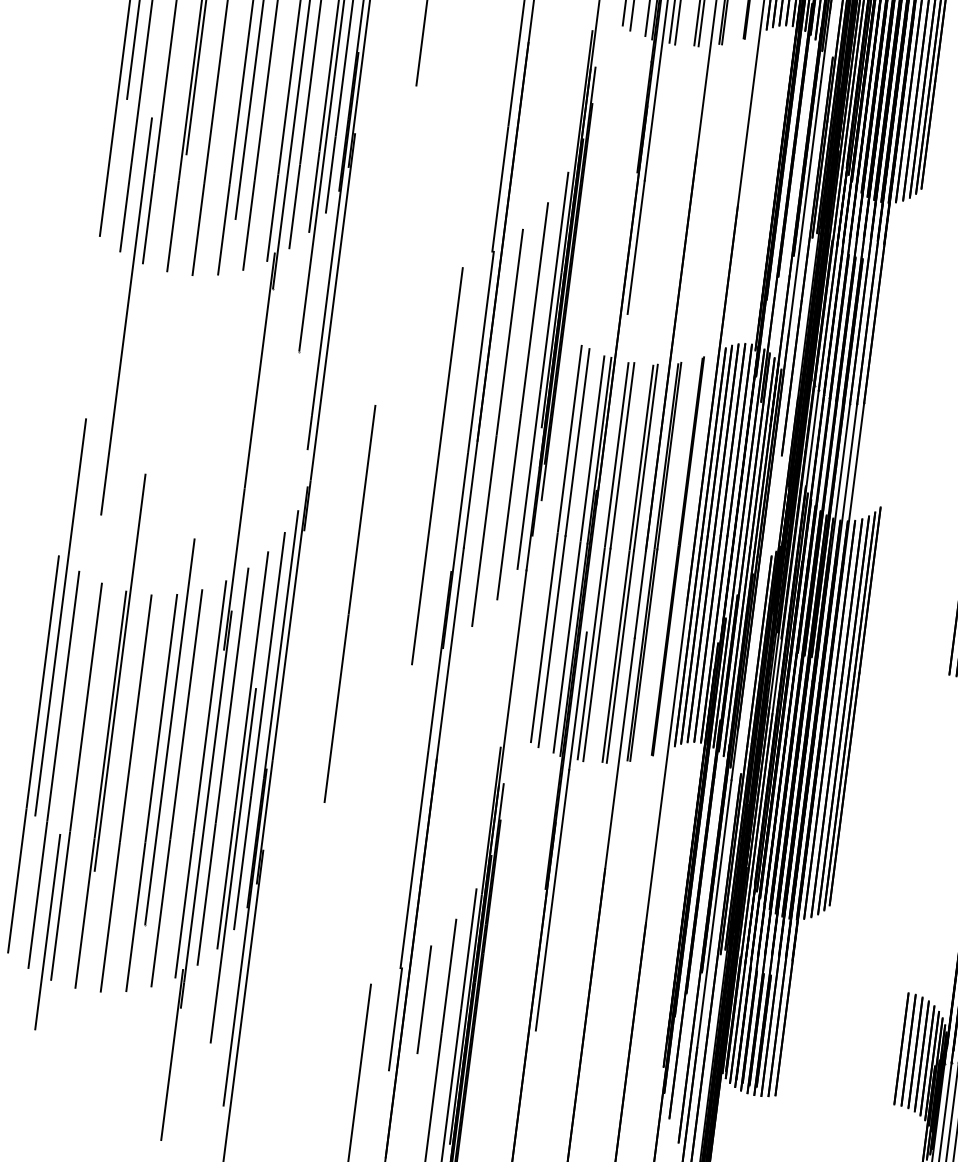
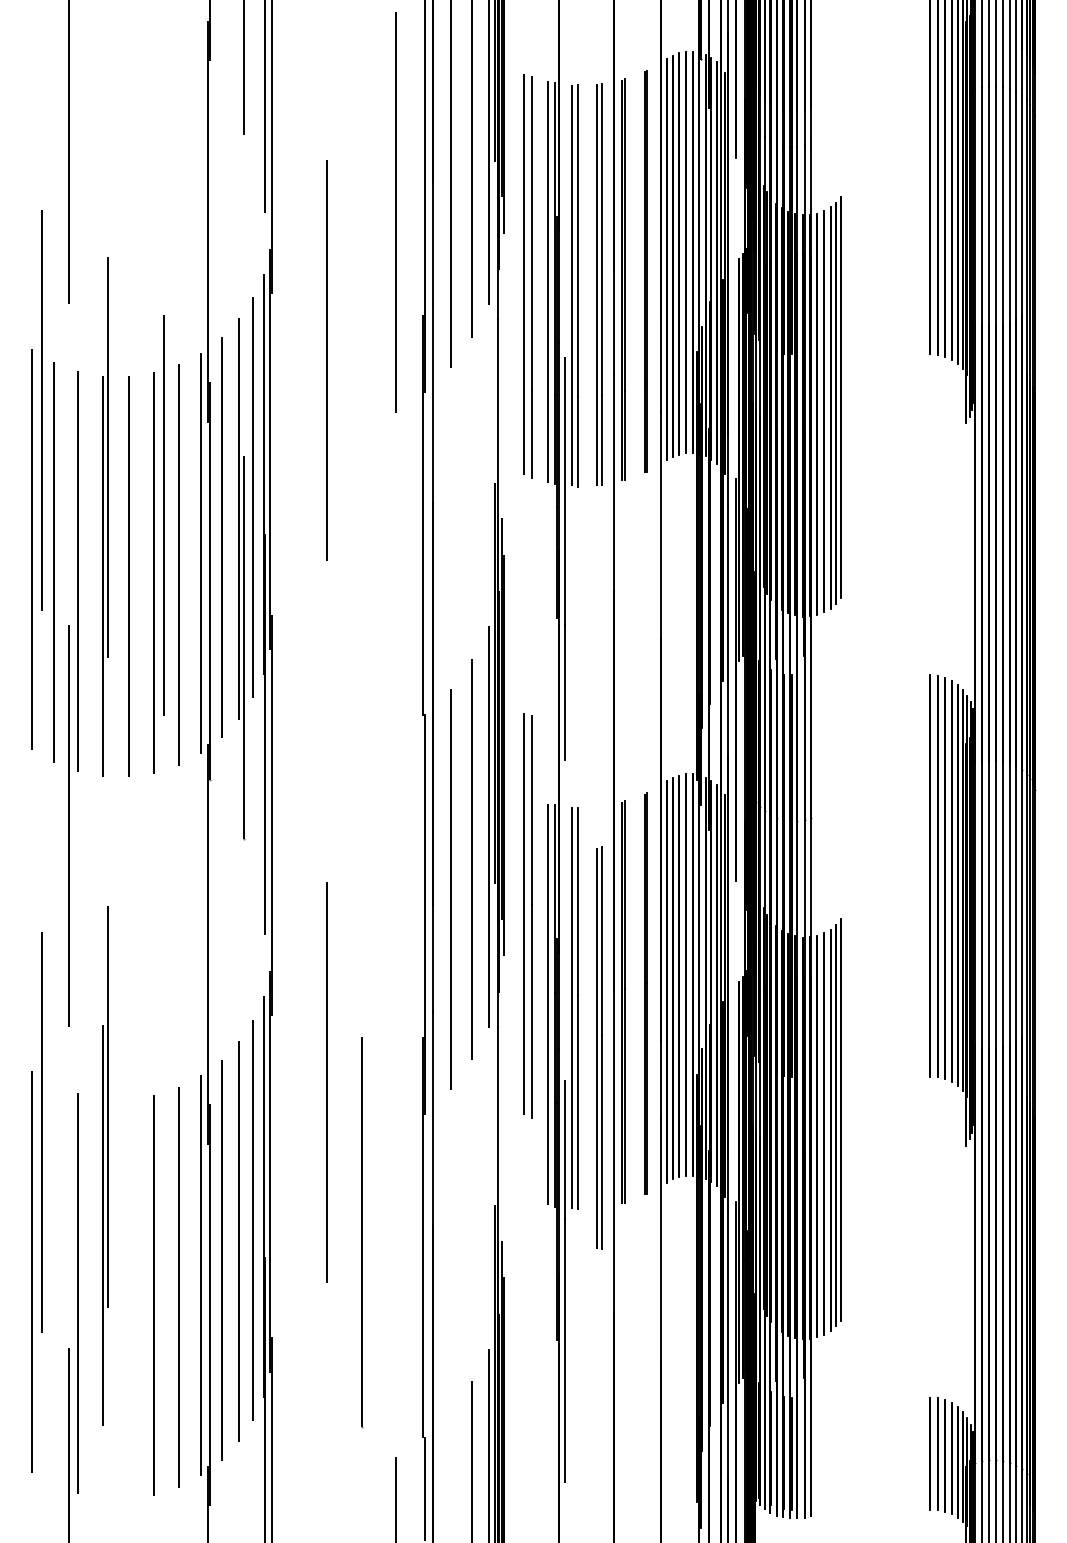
line: (437, 465) -> (396, 934), removed
part: (559, 546) -> (527, 915), moved
part: (630, 563) -> (599, 1047), moved
part: (110, 730) -> (105, 1165), moved
line: (169, 731) -> (362, 1232), moved
line: (53, 769) -> (53, 1284), removed
line: (125, 792) -> (128, 1298), removed
line: (233, 866) -> (244, 1357), removed
line: (424, 999) -> (450, 1465), removed

